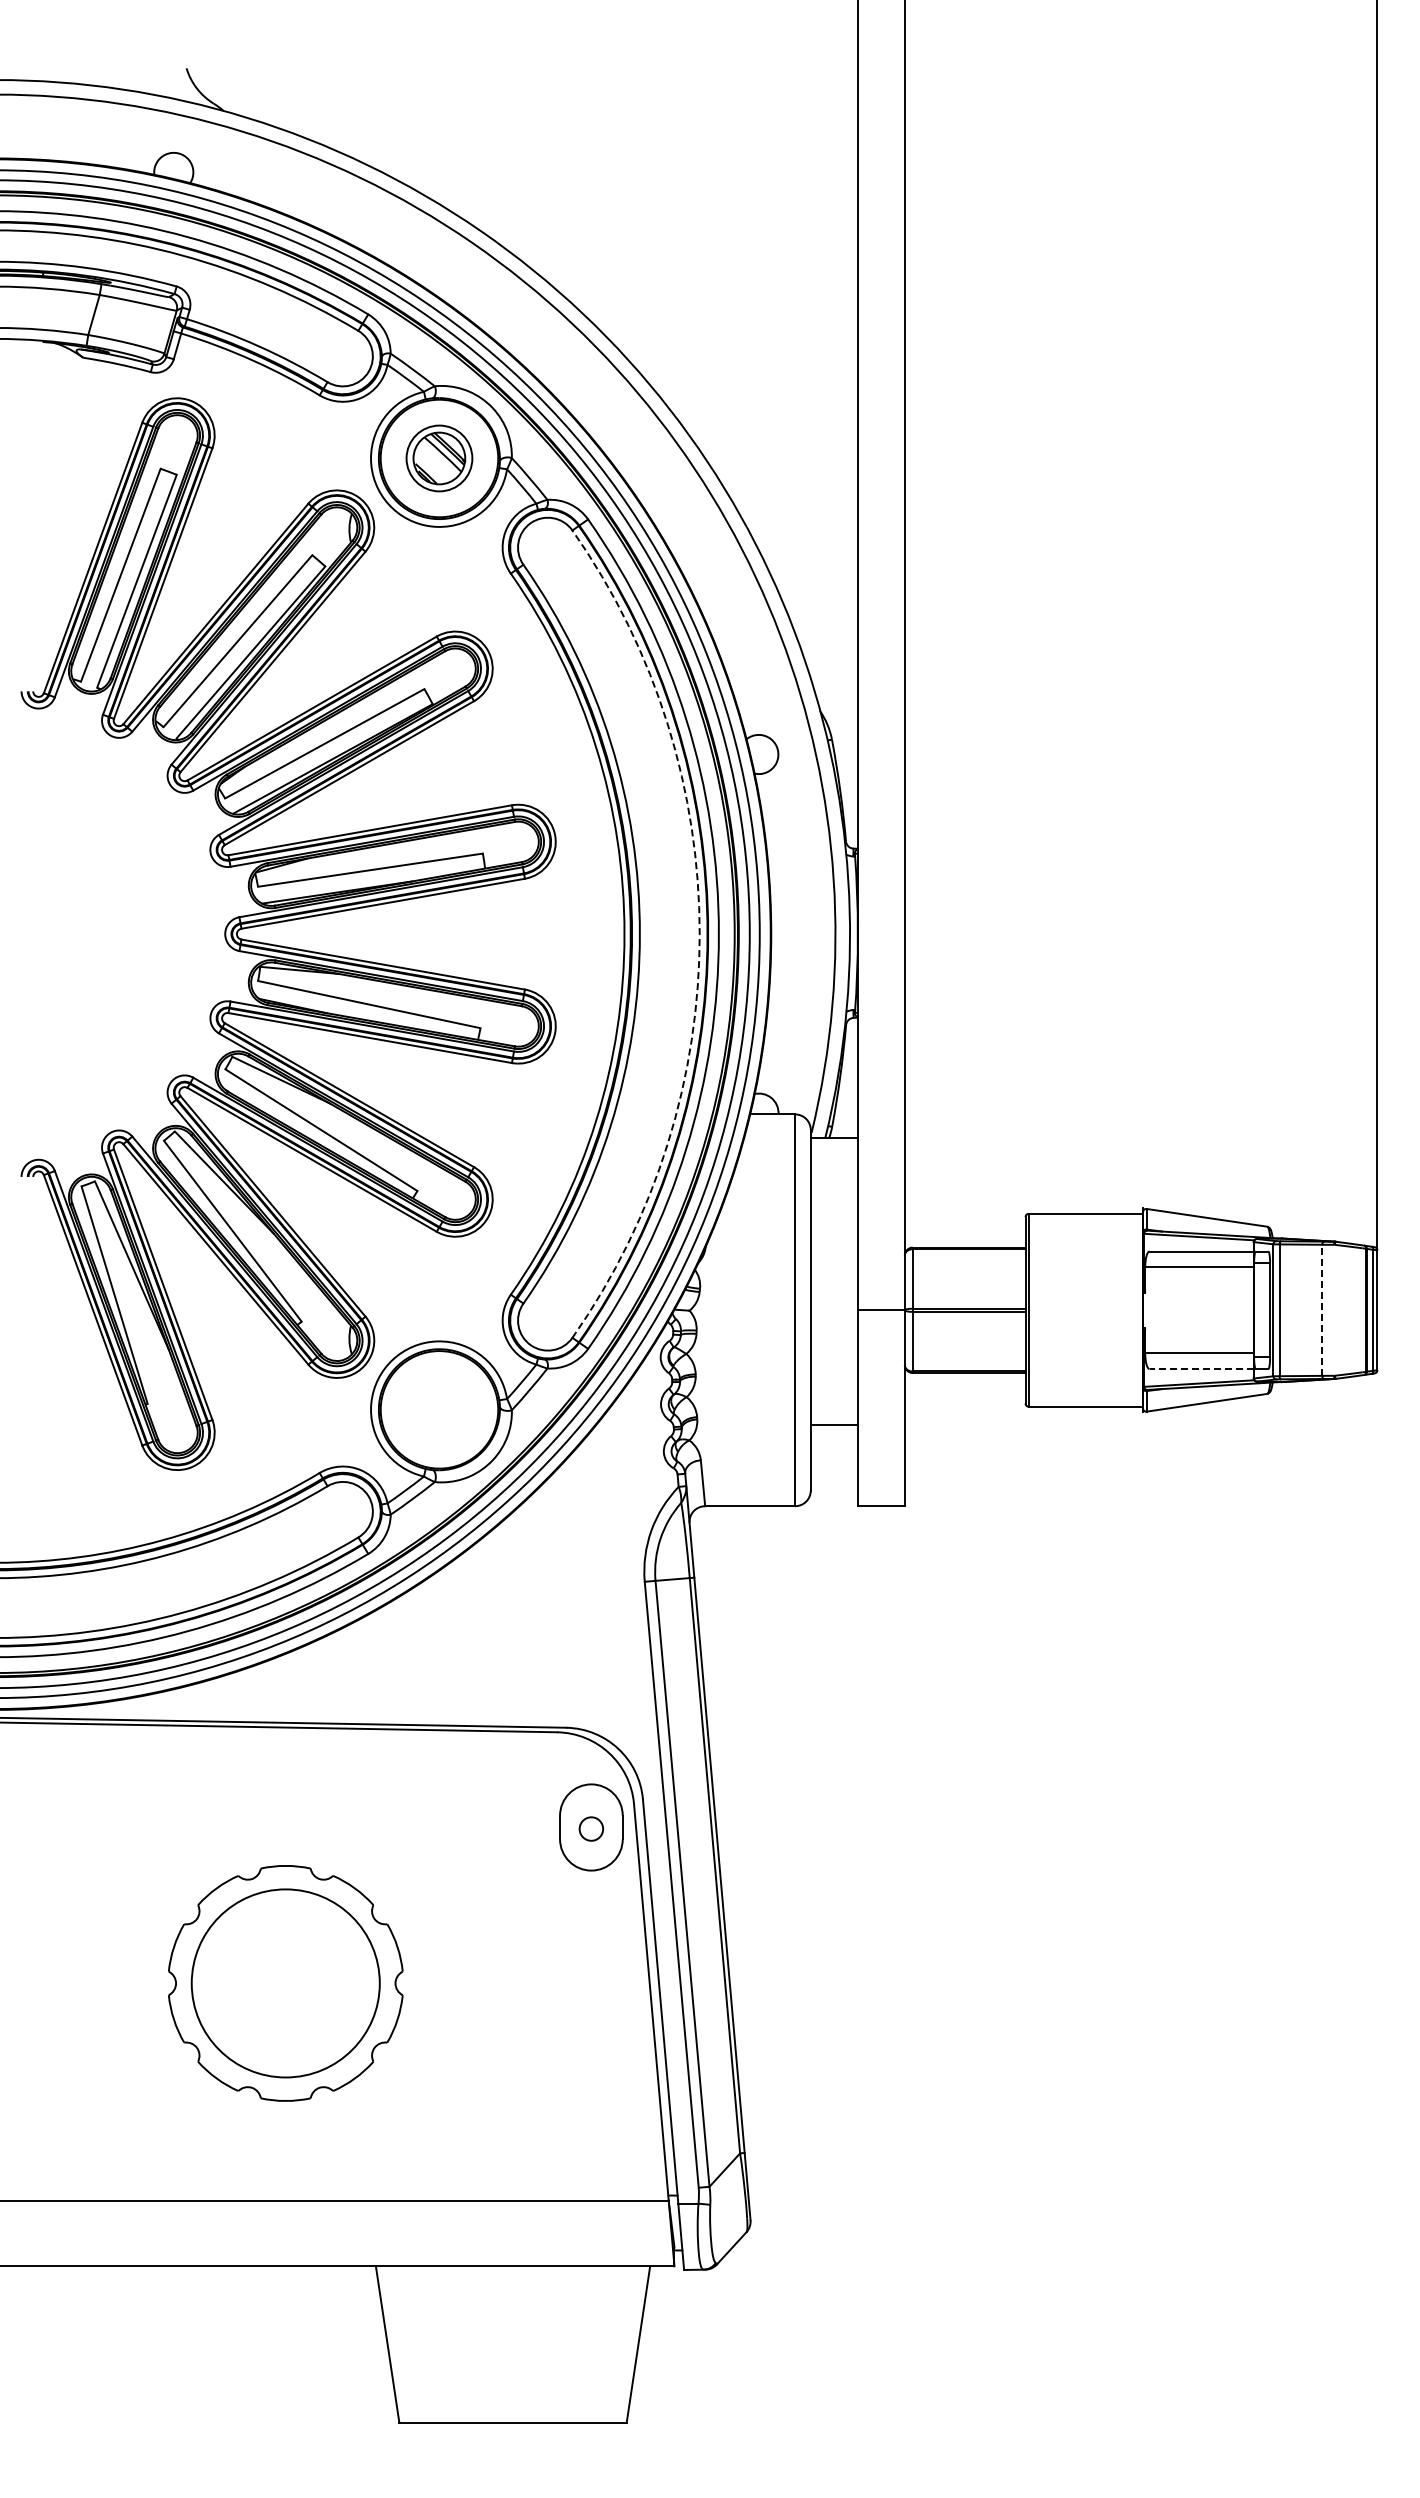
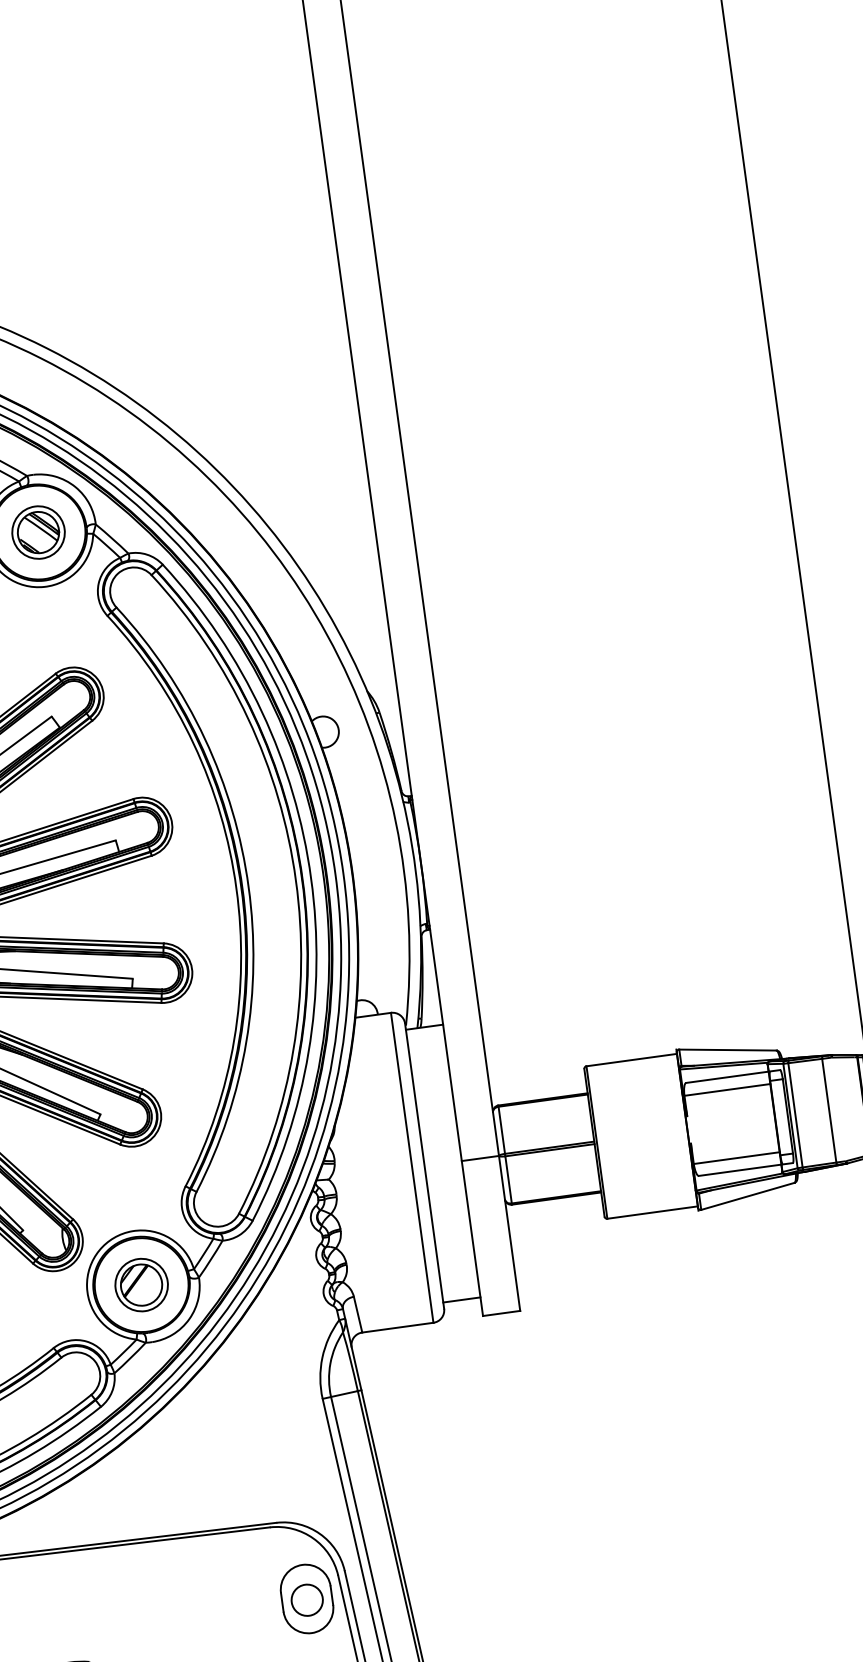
arc: (699, 934) -> (295, 880), dashed -> solid
line: (1322, 1310) -> (829, 1110), dashed -> solid
line: (1201, 1369) -> (740, 1170), dashed -> solid
part: (439, 1409) -> (141, 1284), added
line: (833, 1424) -> (461, 1299), moved
circle: (590, 1828) -> (306, 1599), size x1.67

